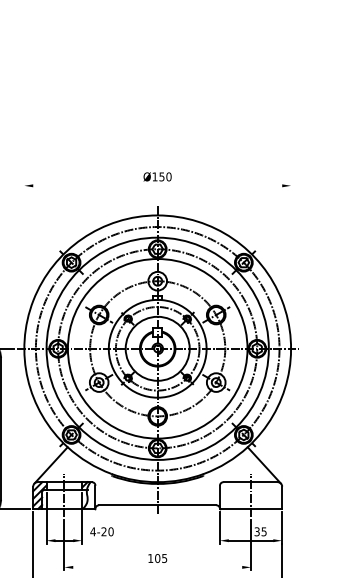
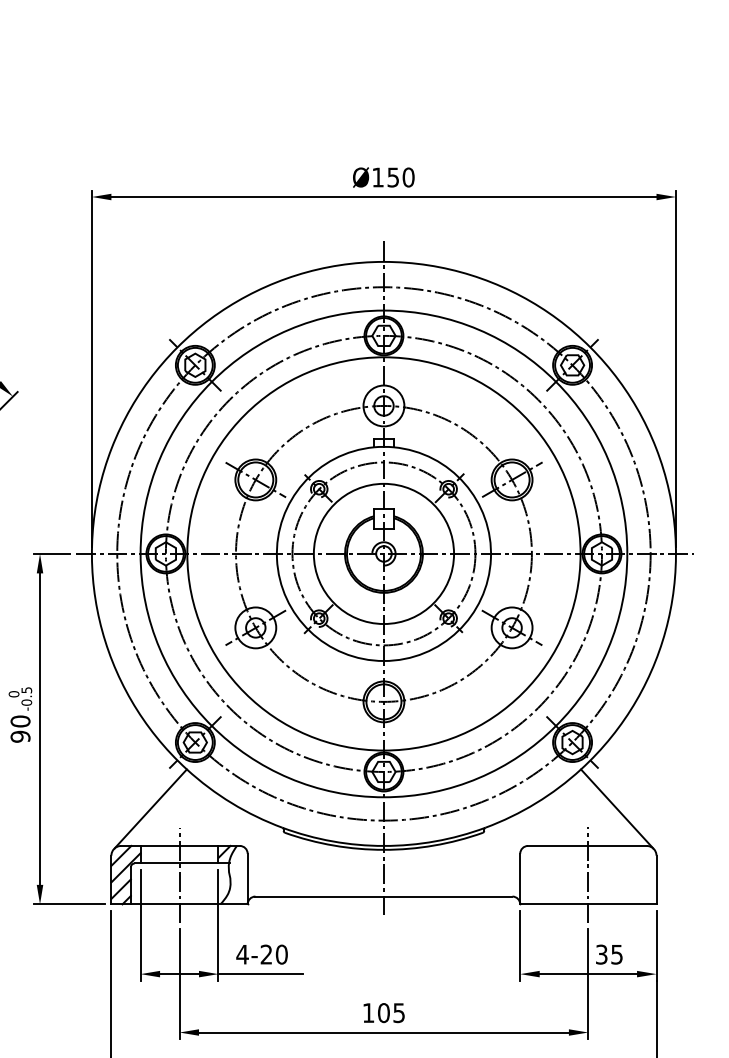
line: (157, 185) -> (383, 196), added
line: (24, 263) -> (92, 367), added
line: (291, 263) -> (676, 367), added
line: (101, 540) -> (260, 973), added
line: (157, 567) -> (383, 1032), added

